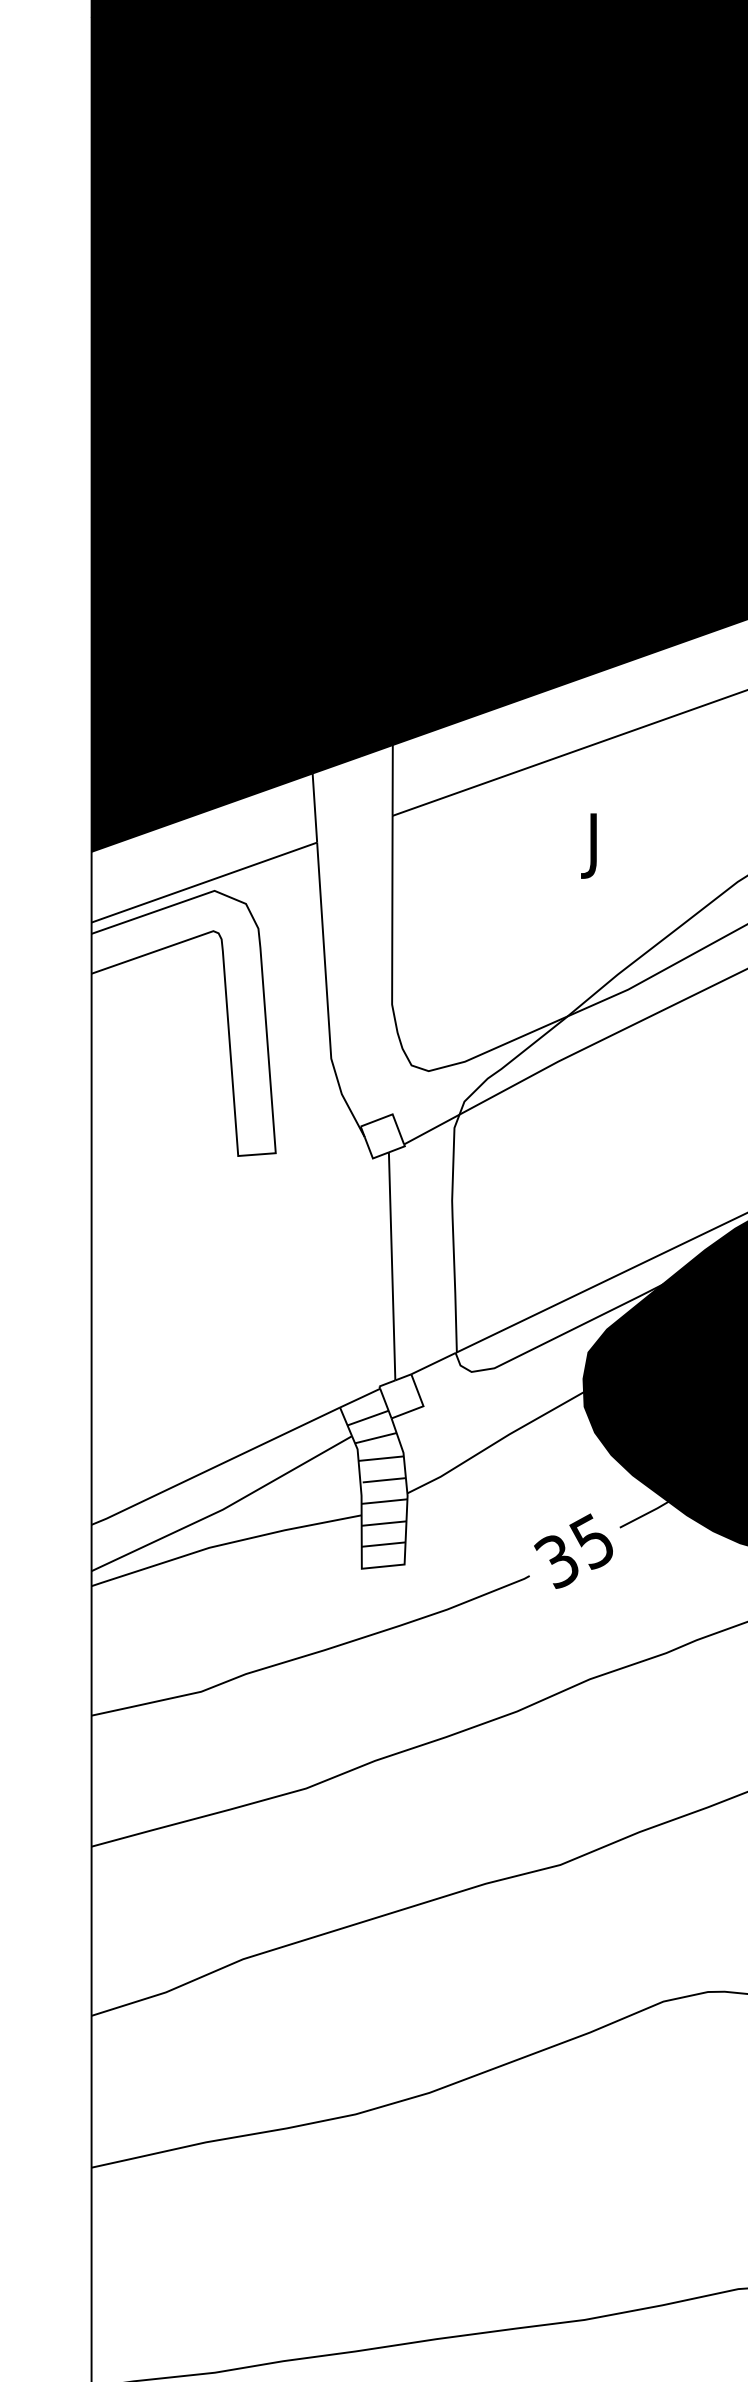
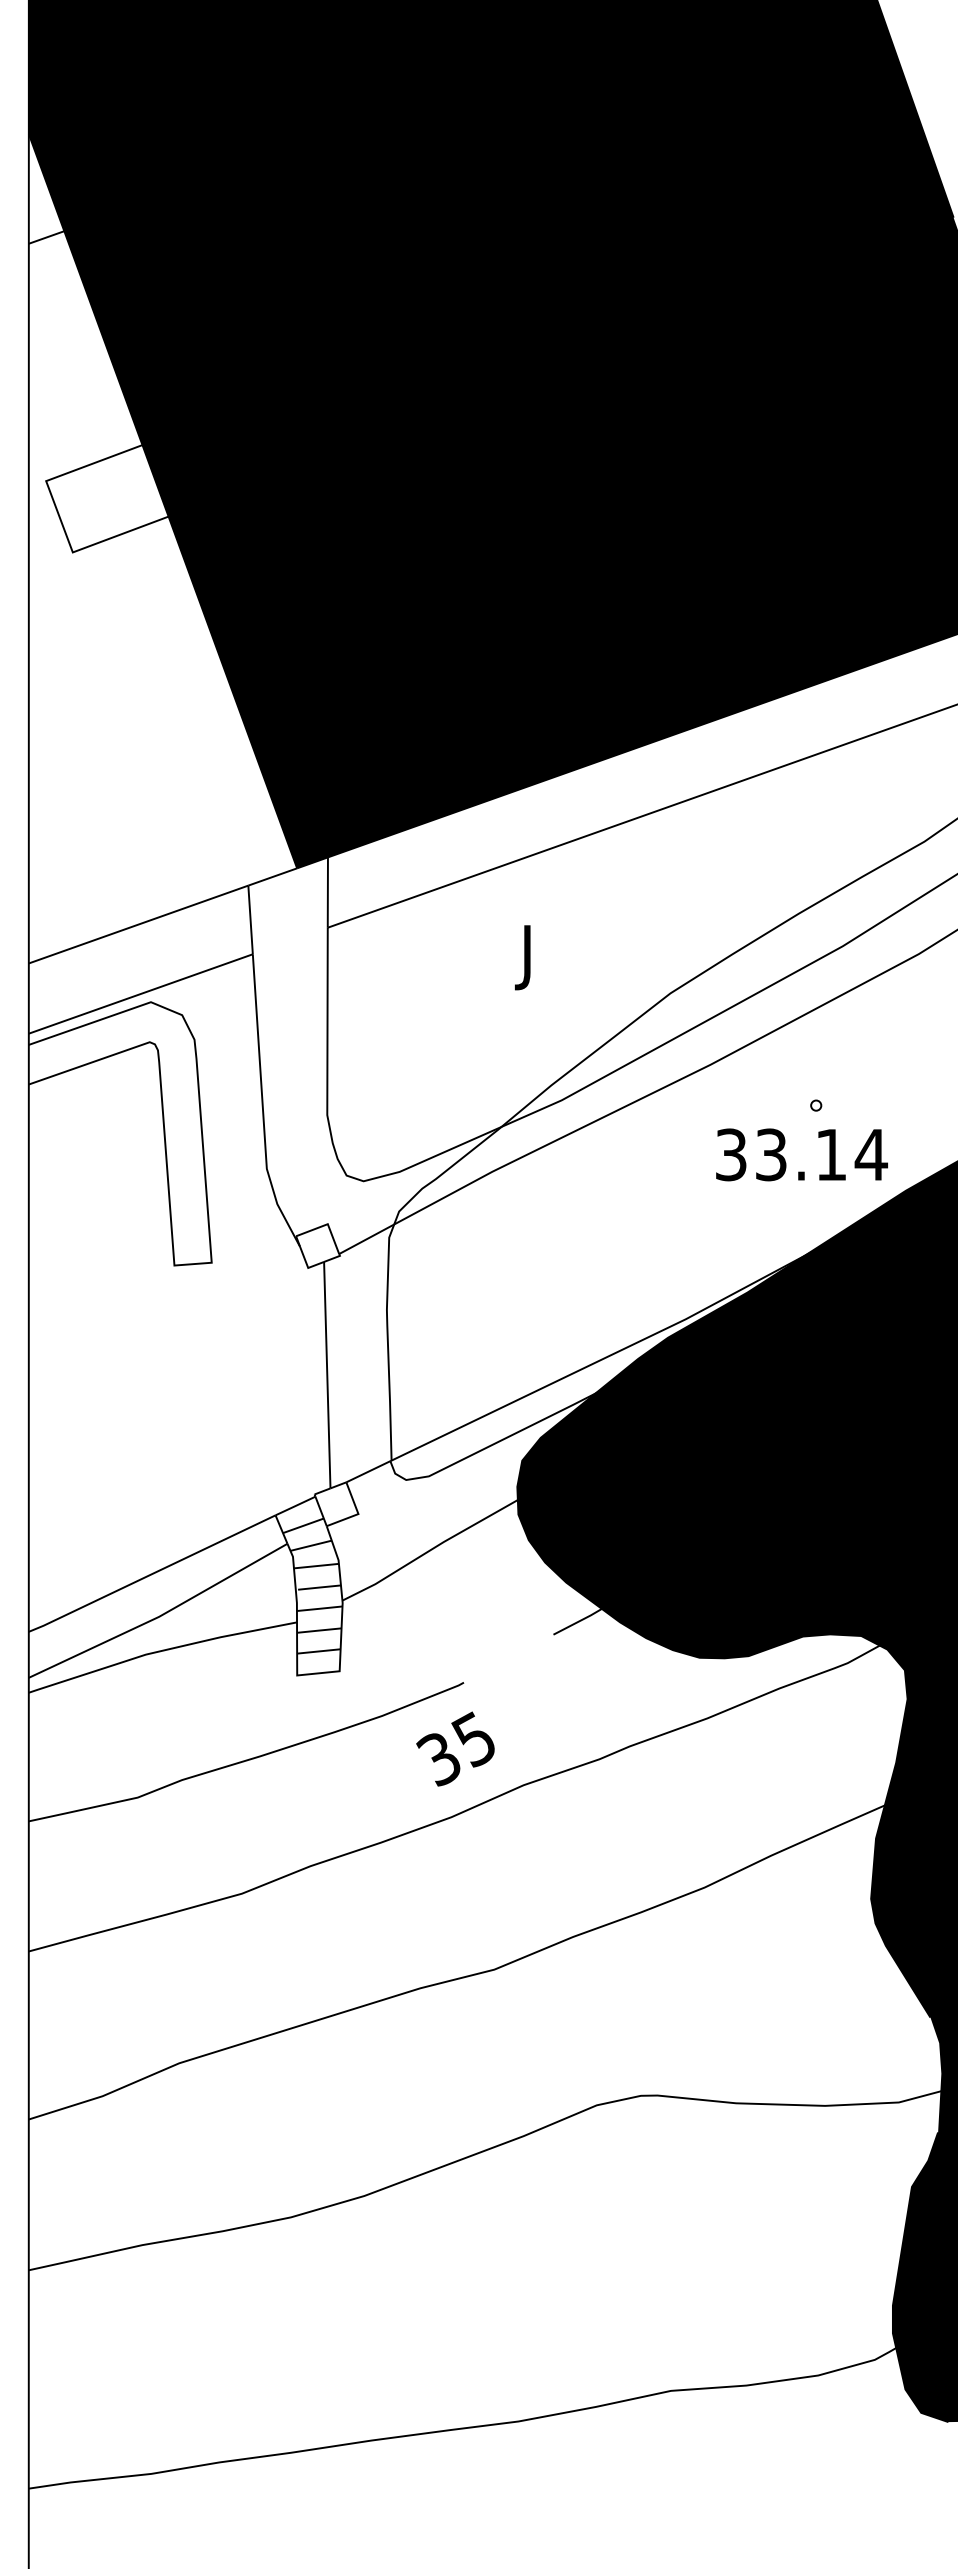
fill: (226, 434) -> (162, 548), removed
text: (573, 1550) -> (455, 1748), moved

